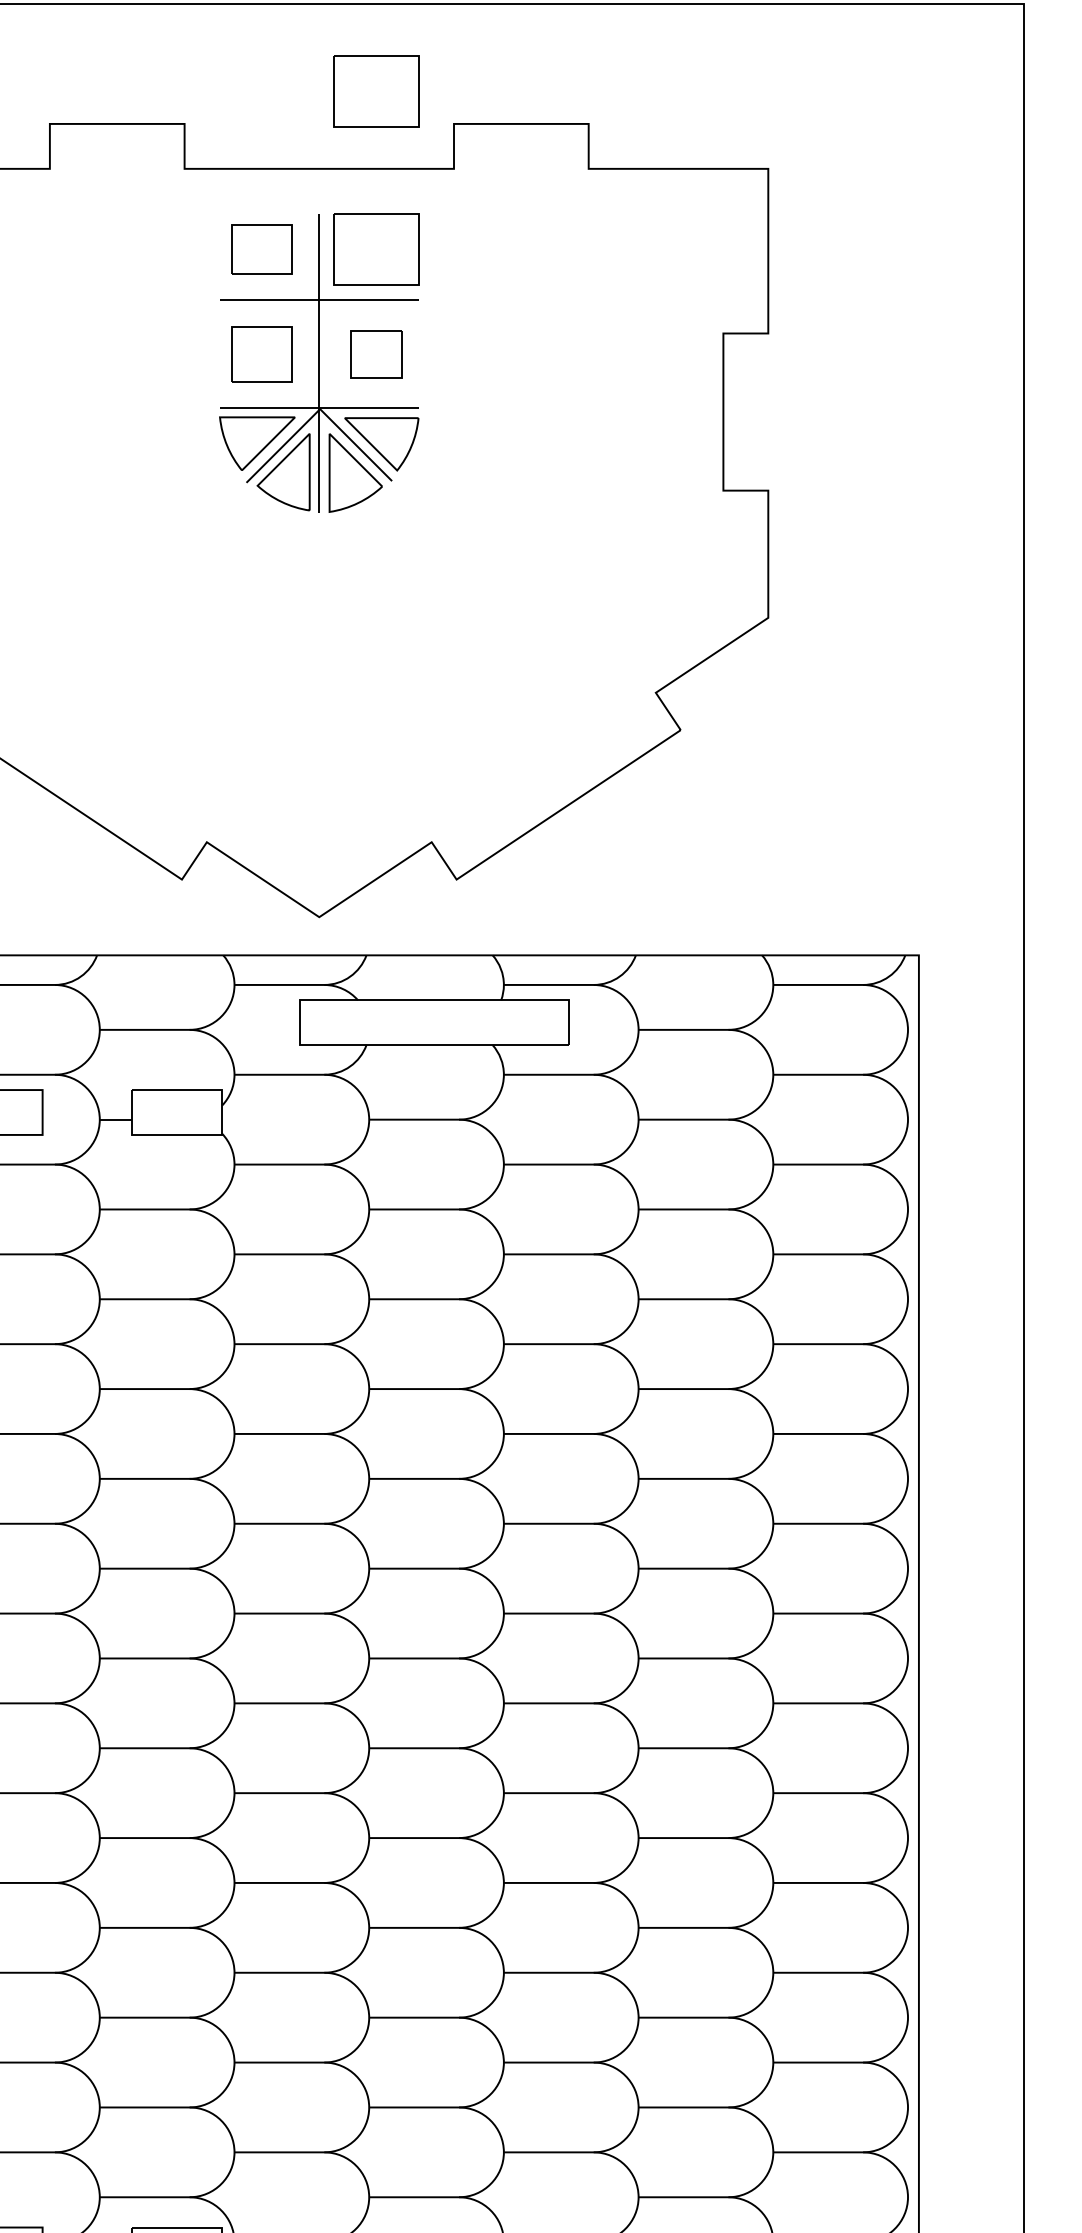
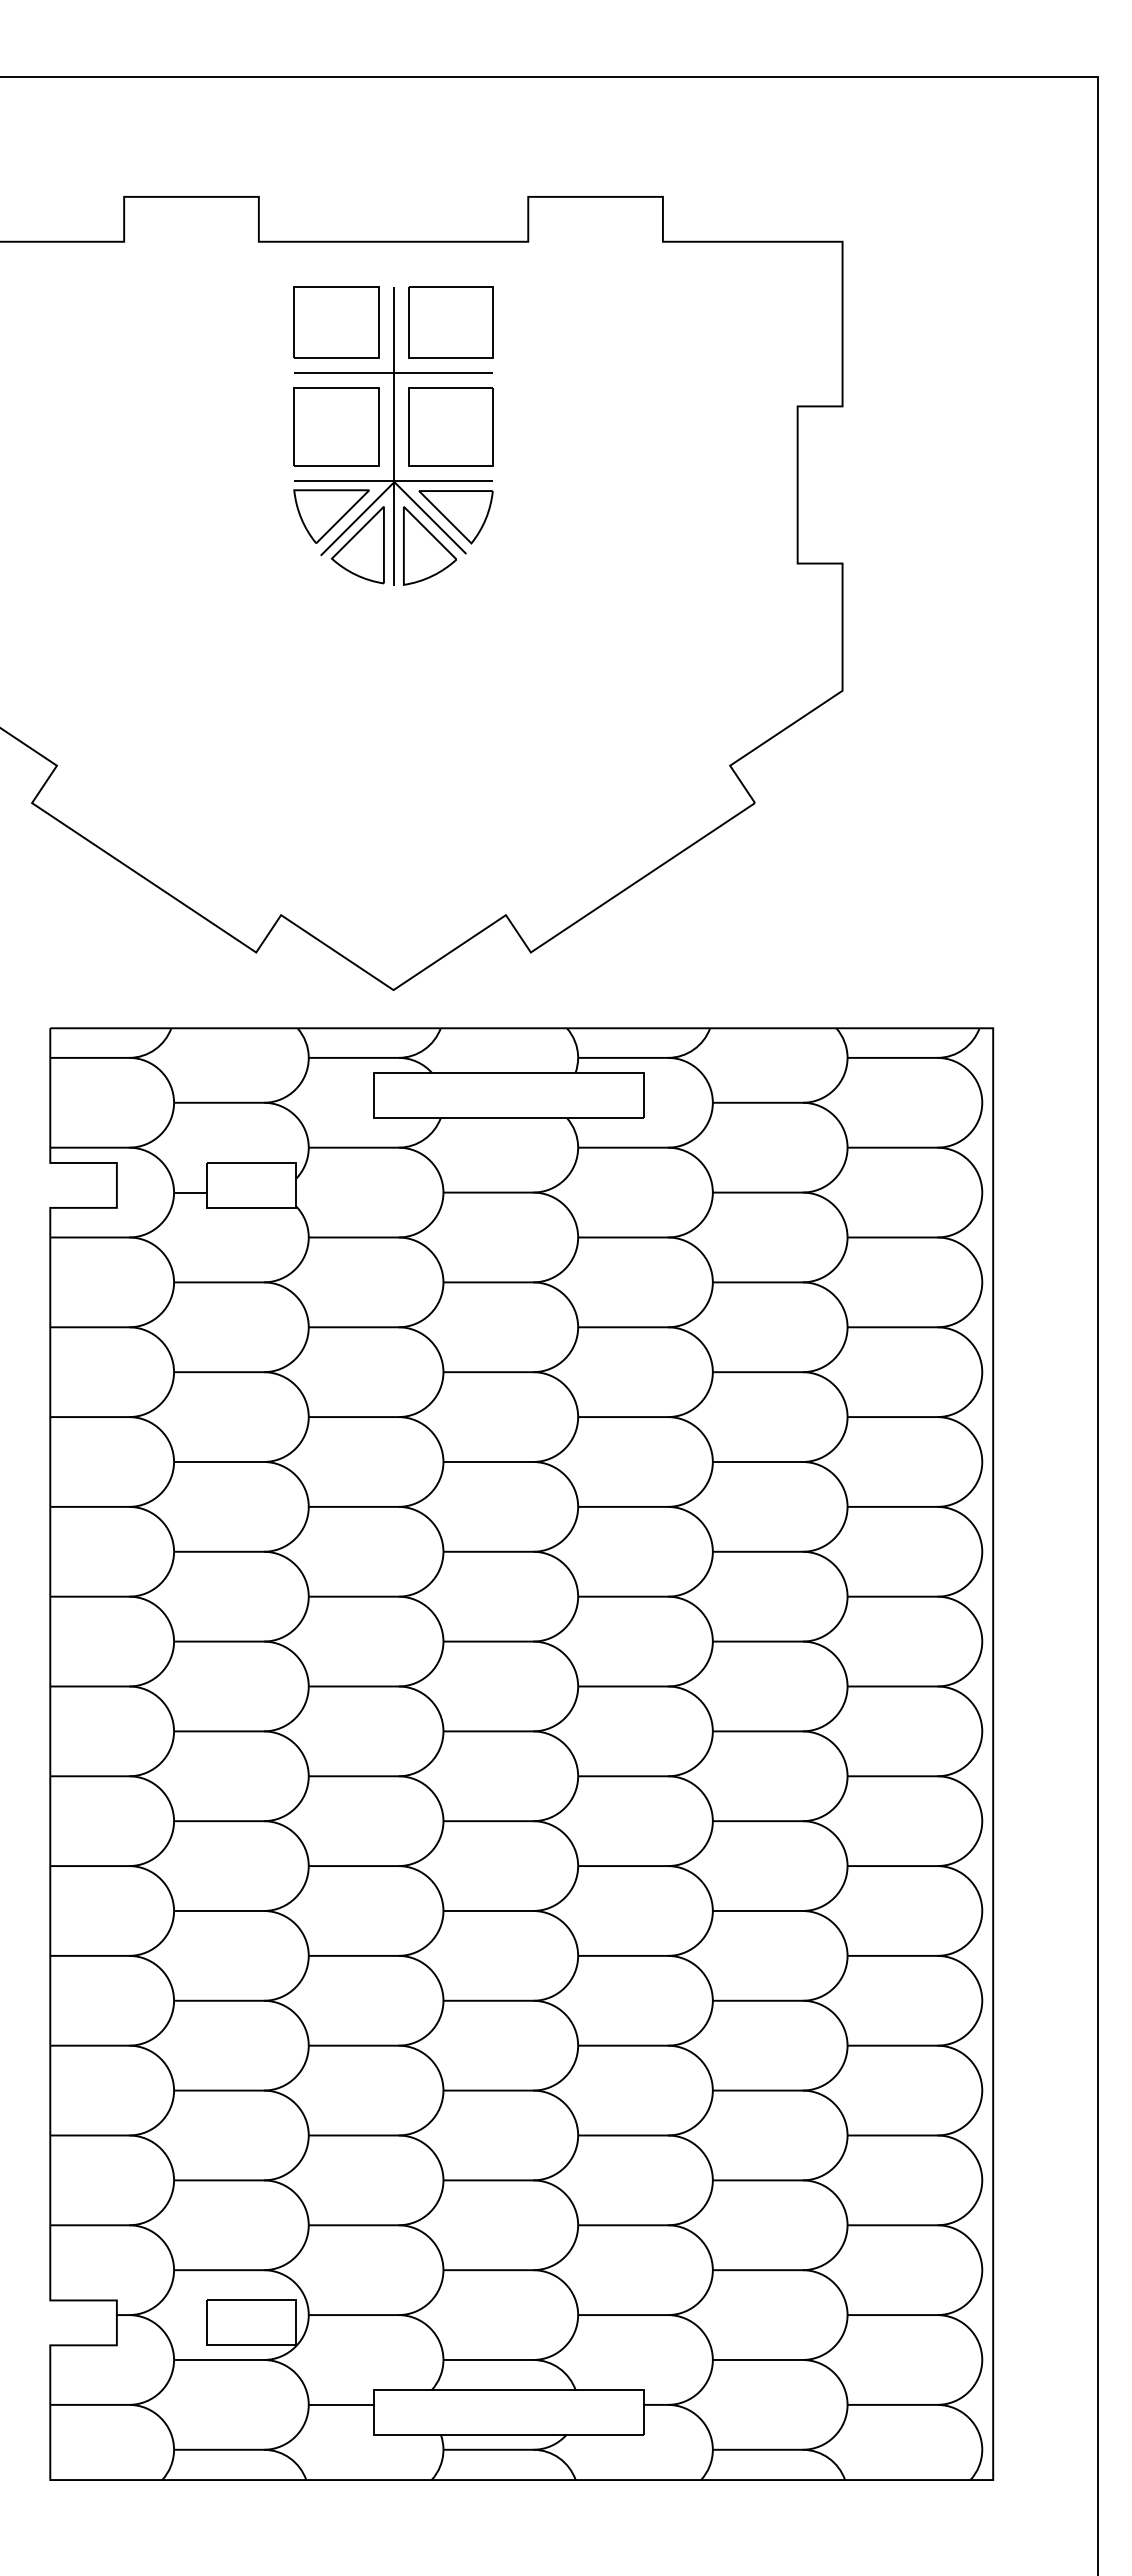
part: (376, 91) -> (450, 164), removed
part: (262, 249) -> (336, 322), size x1.43
part: (262, 353) -> (336, 426), size x1.43
part: (376, 353) -> (450, 426), size x1.67

